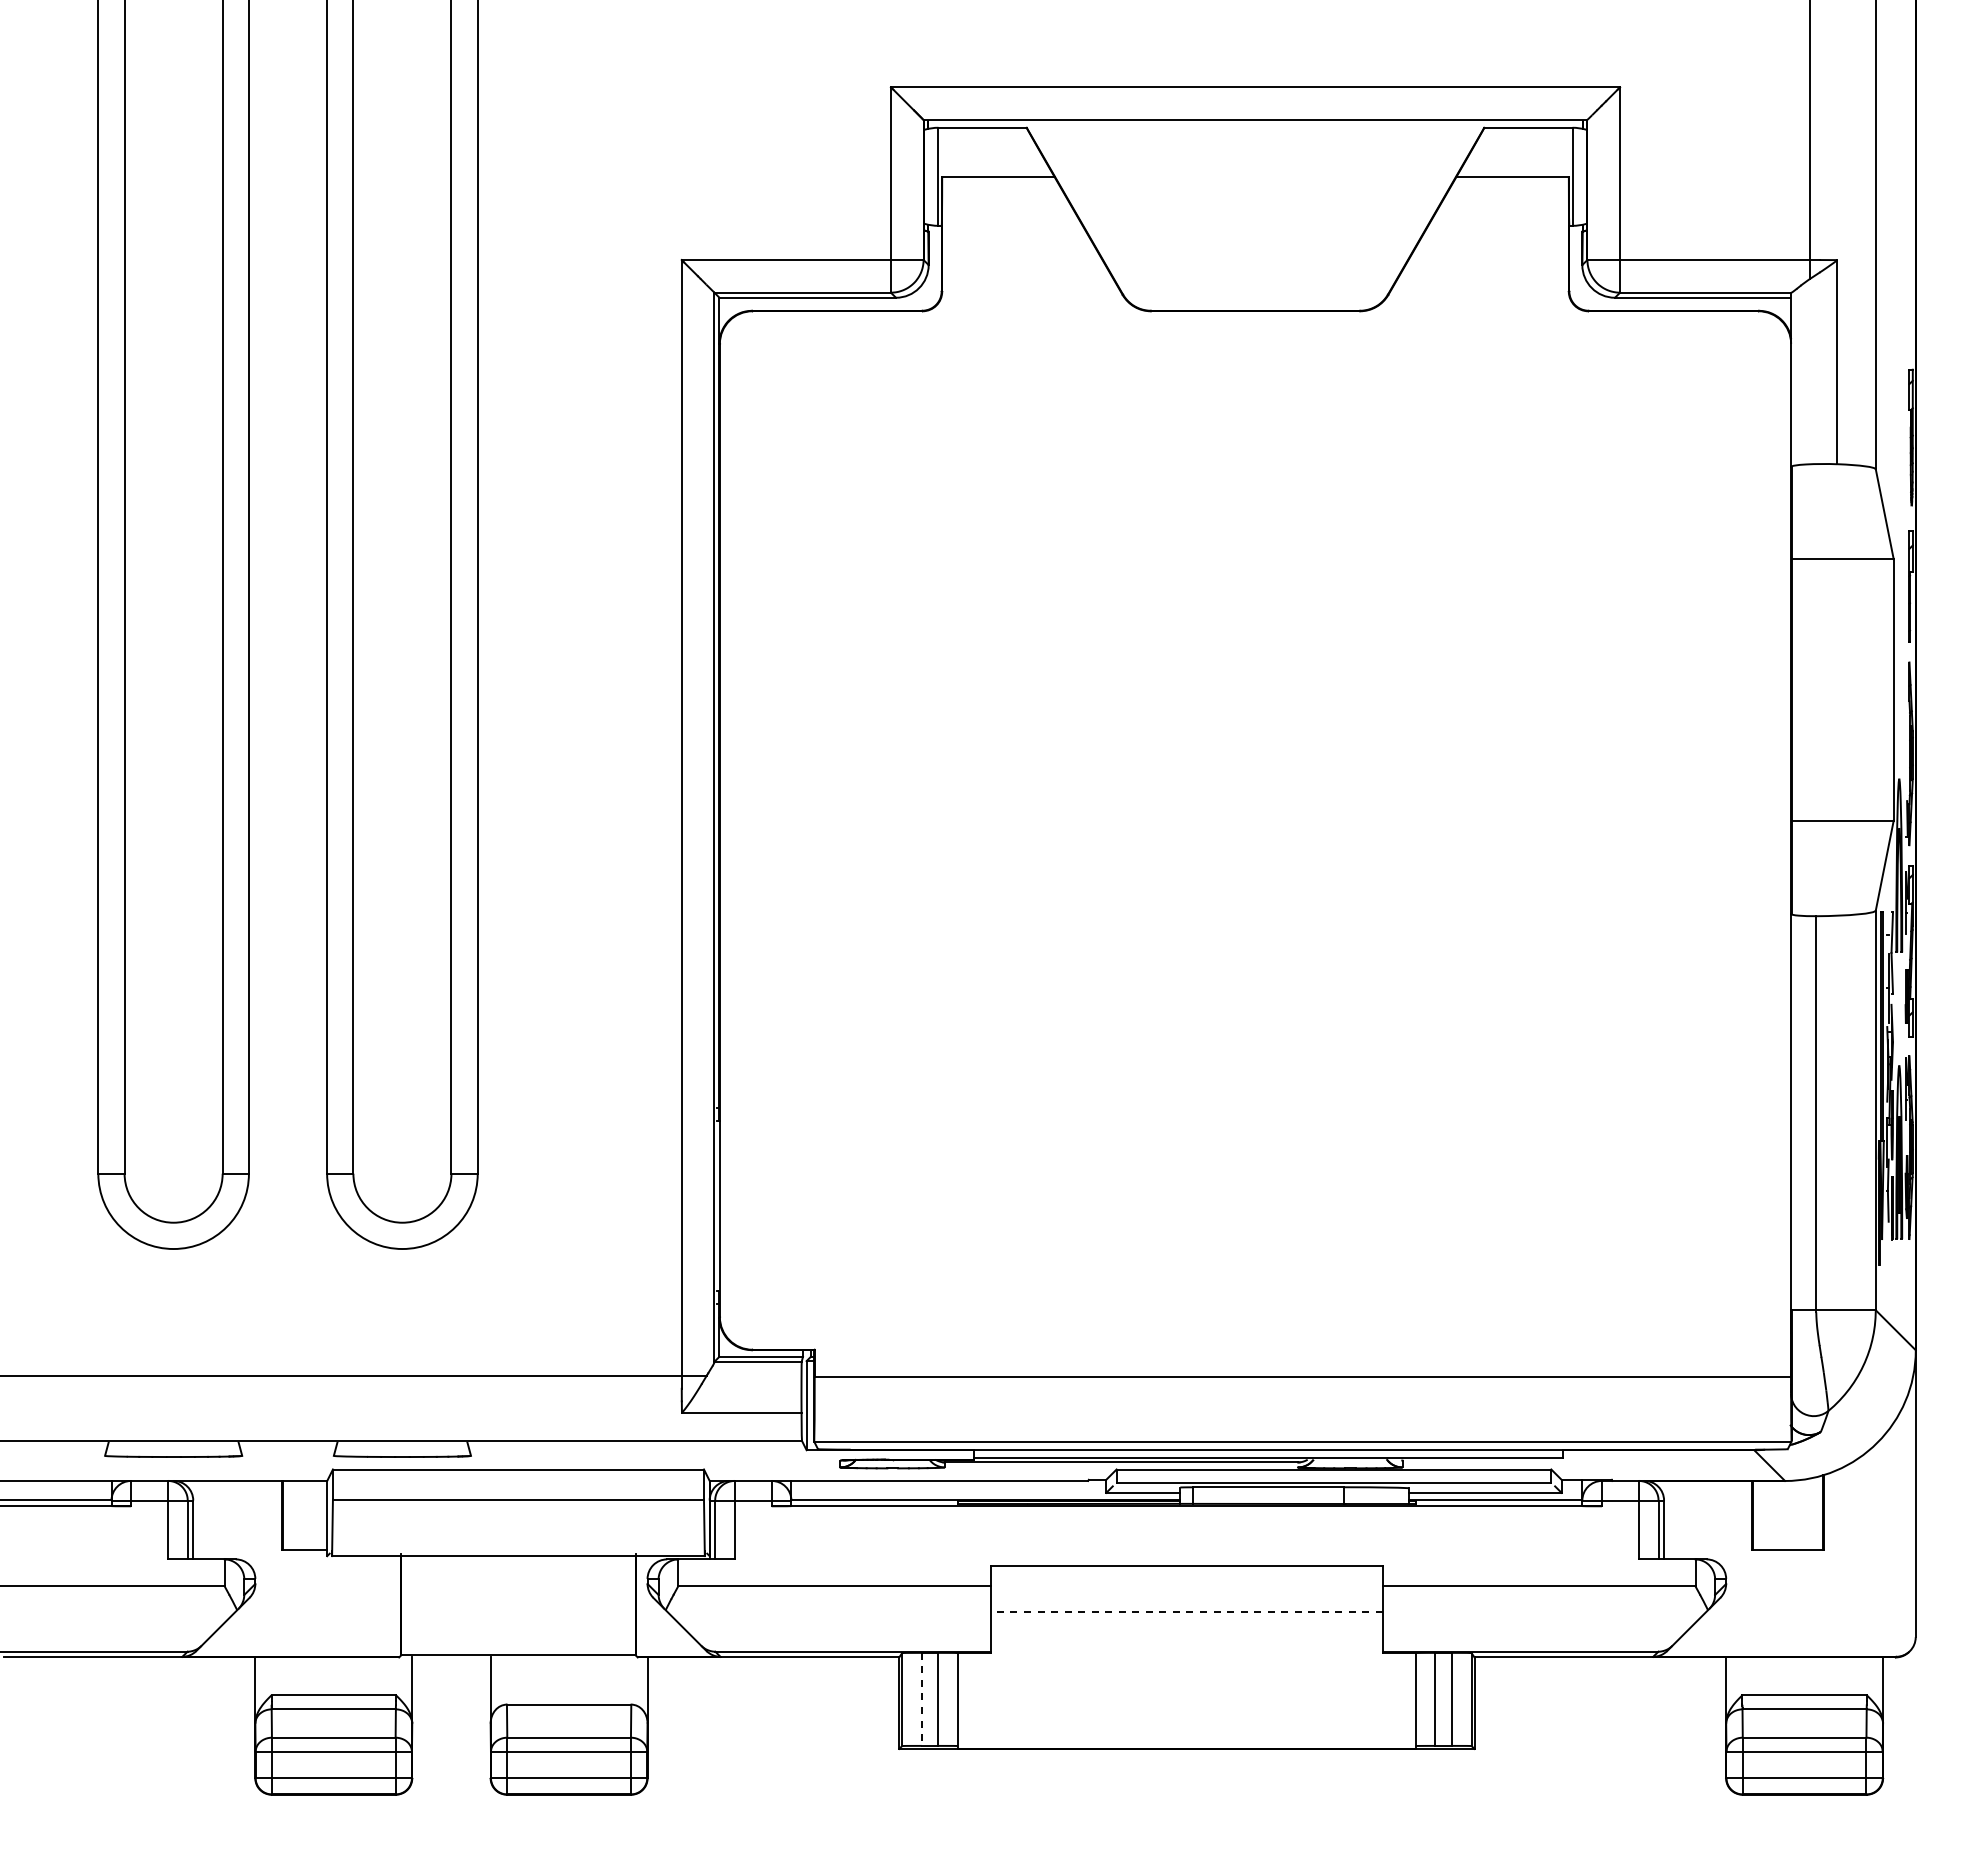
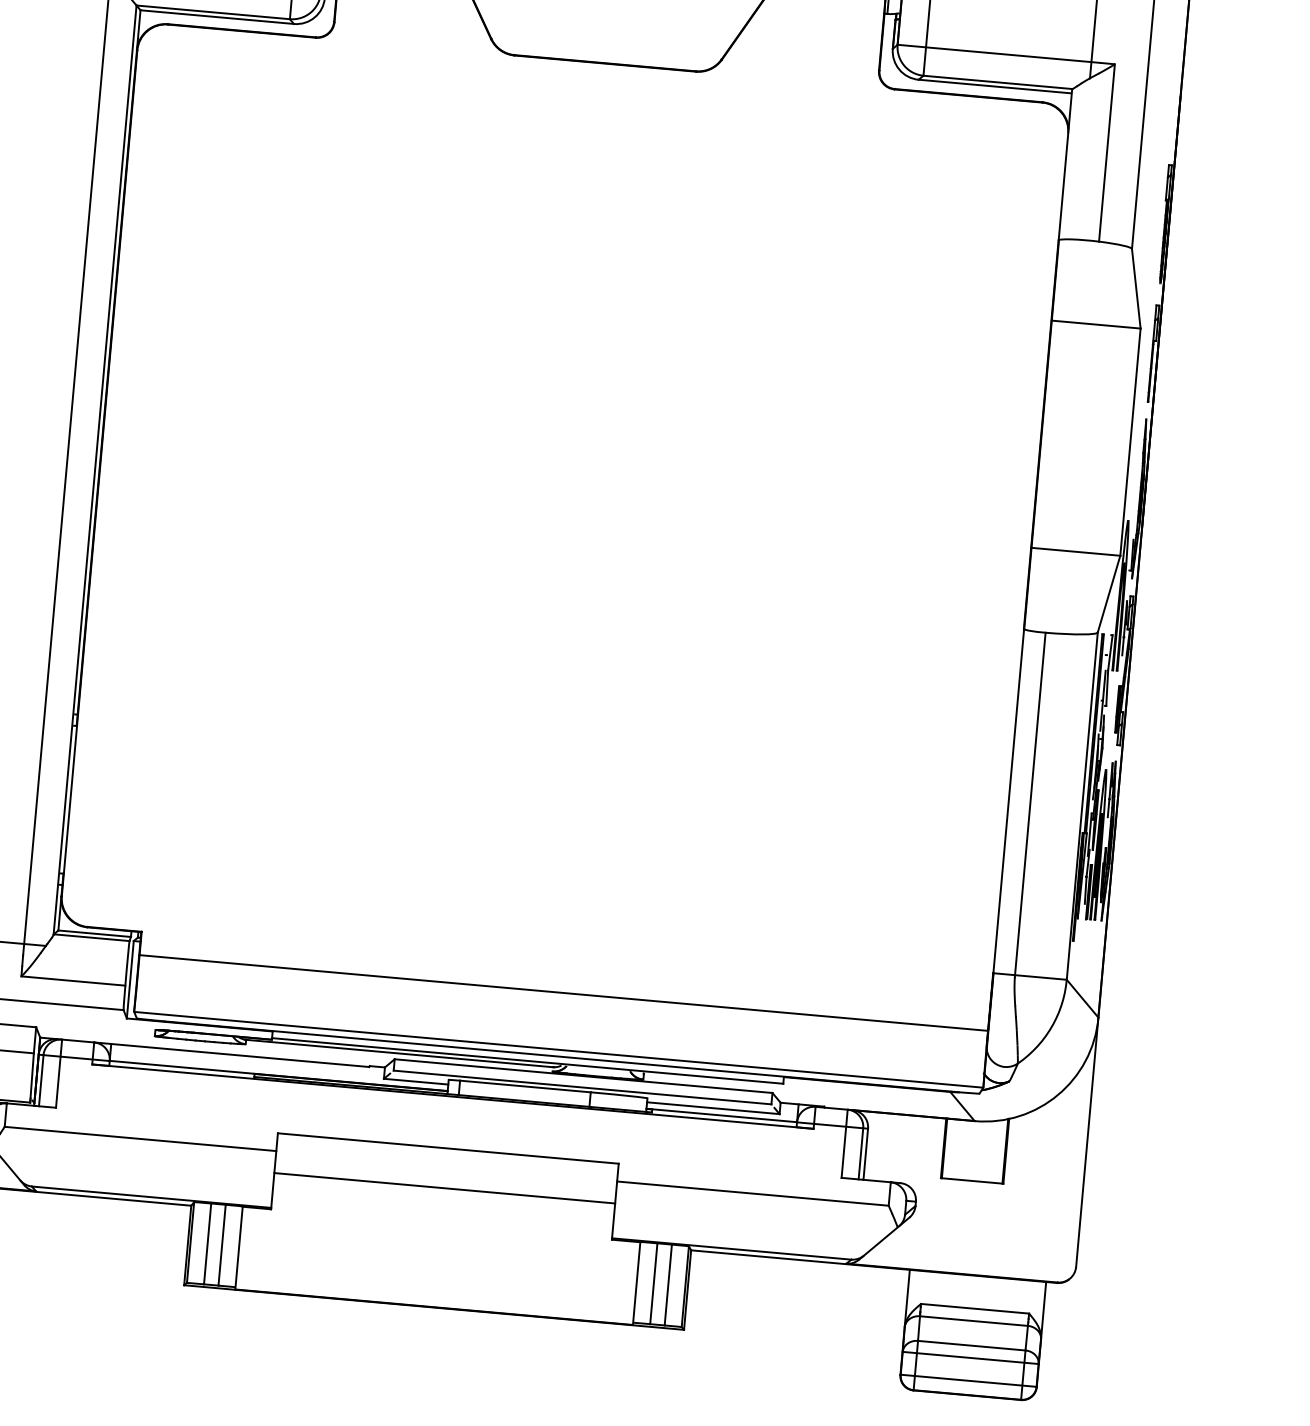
line: (1186, 1611) -> (444, 1188), dashed -> solid
line: (921, 1699) -> (207, 1244), dashed -> solid

